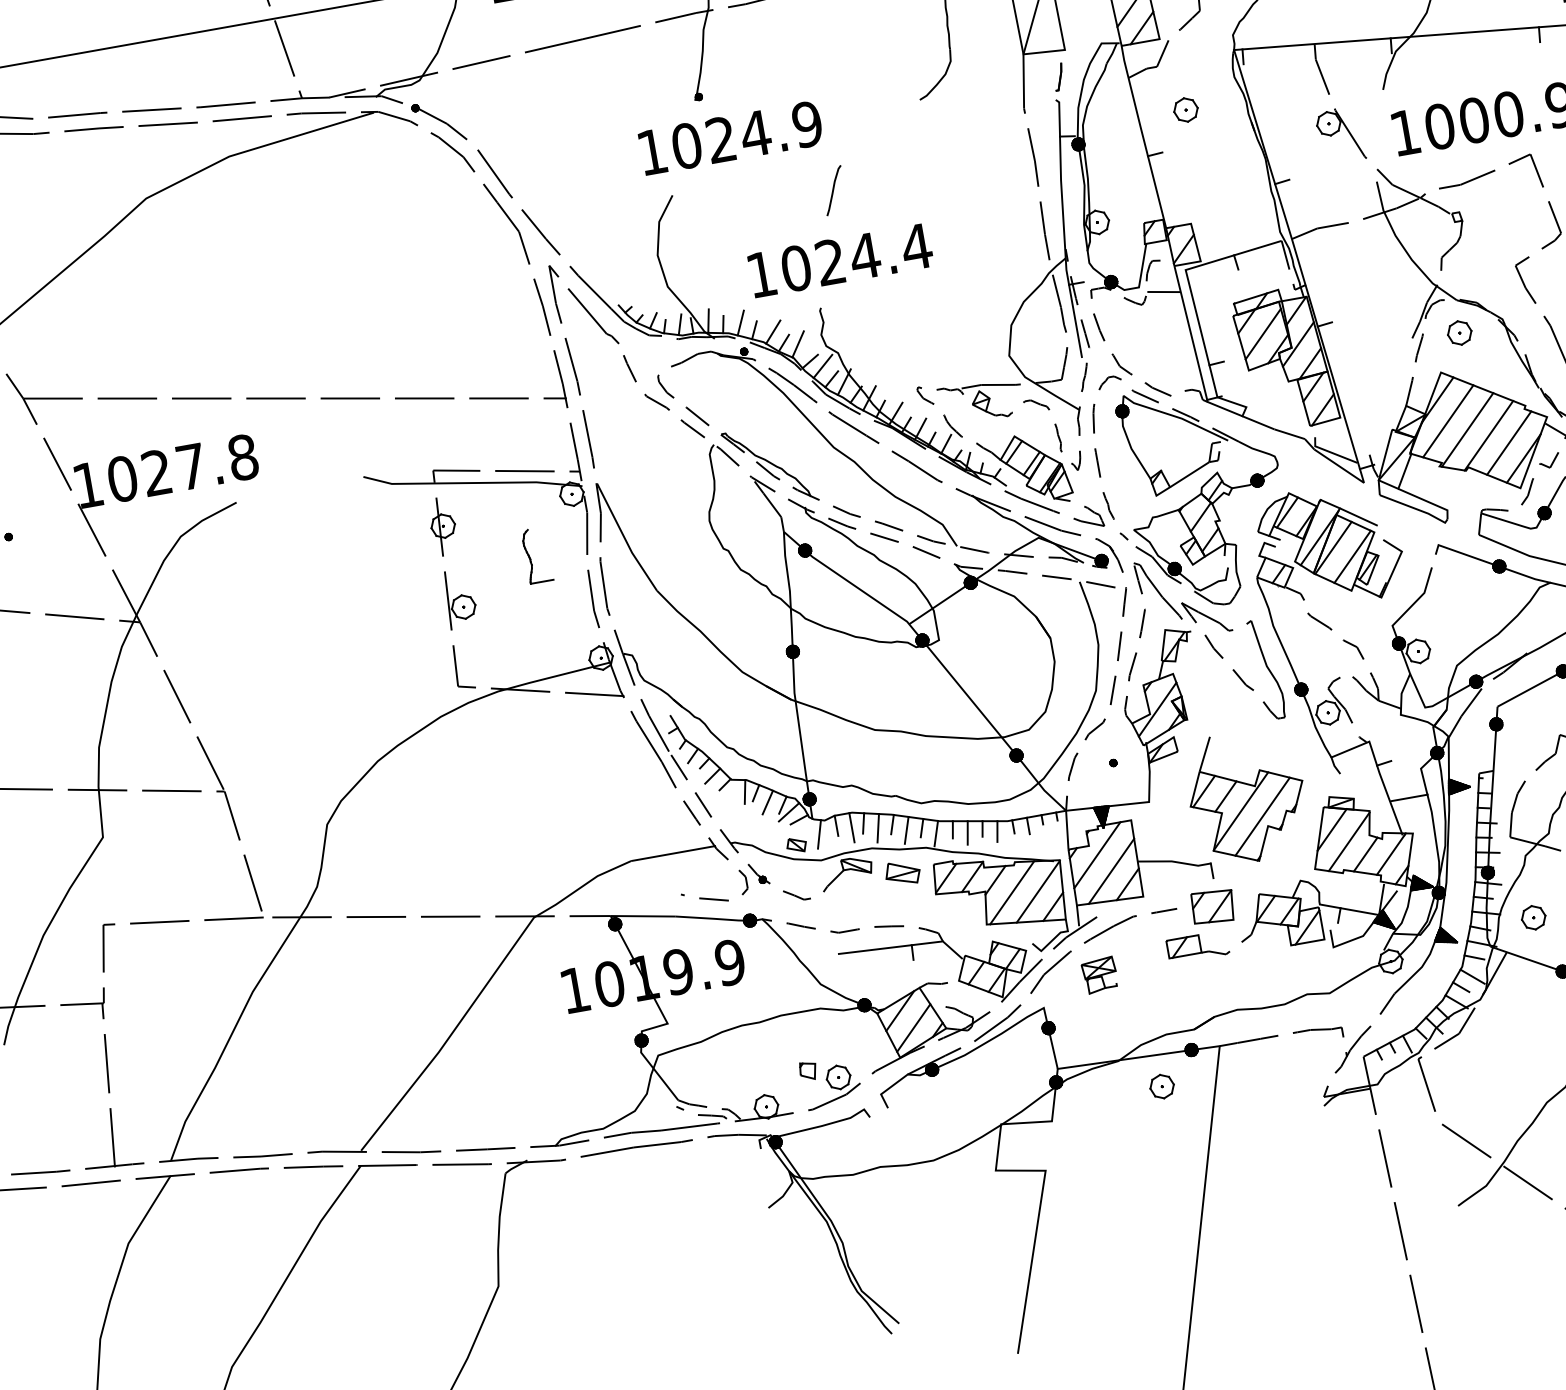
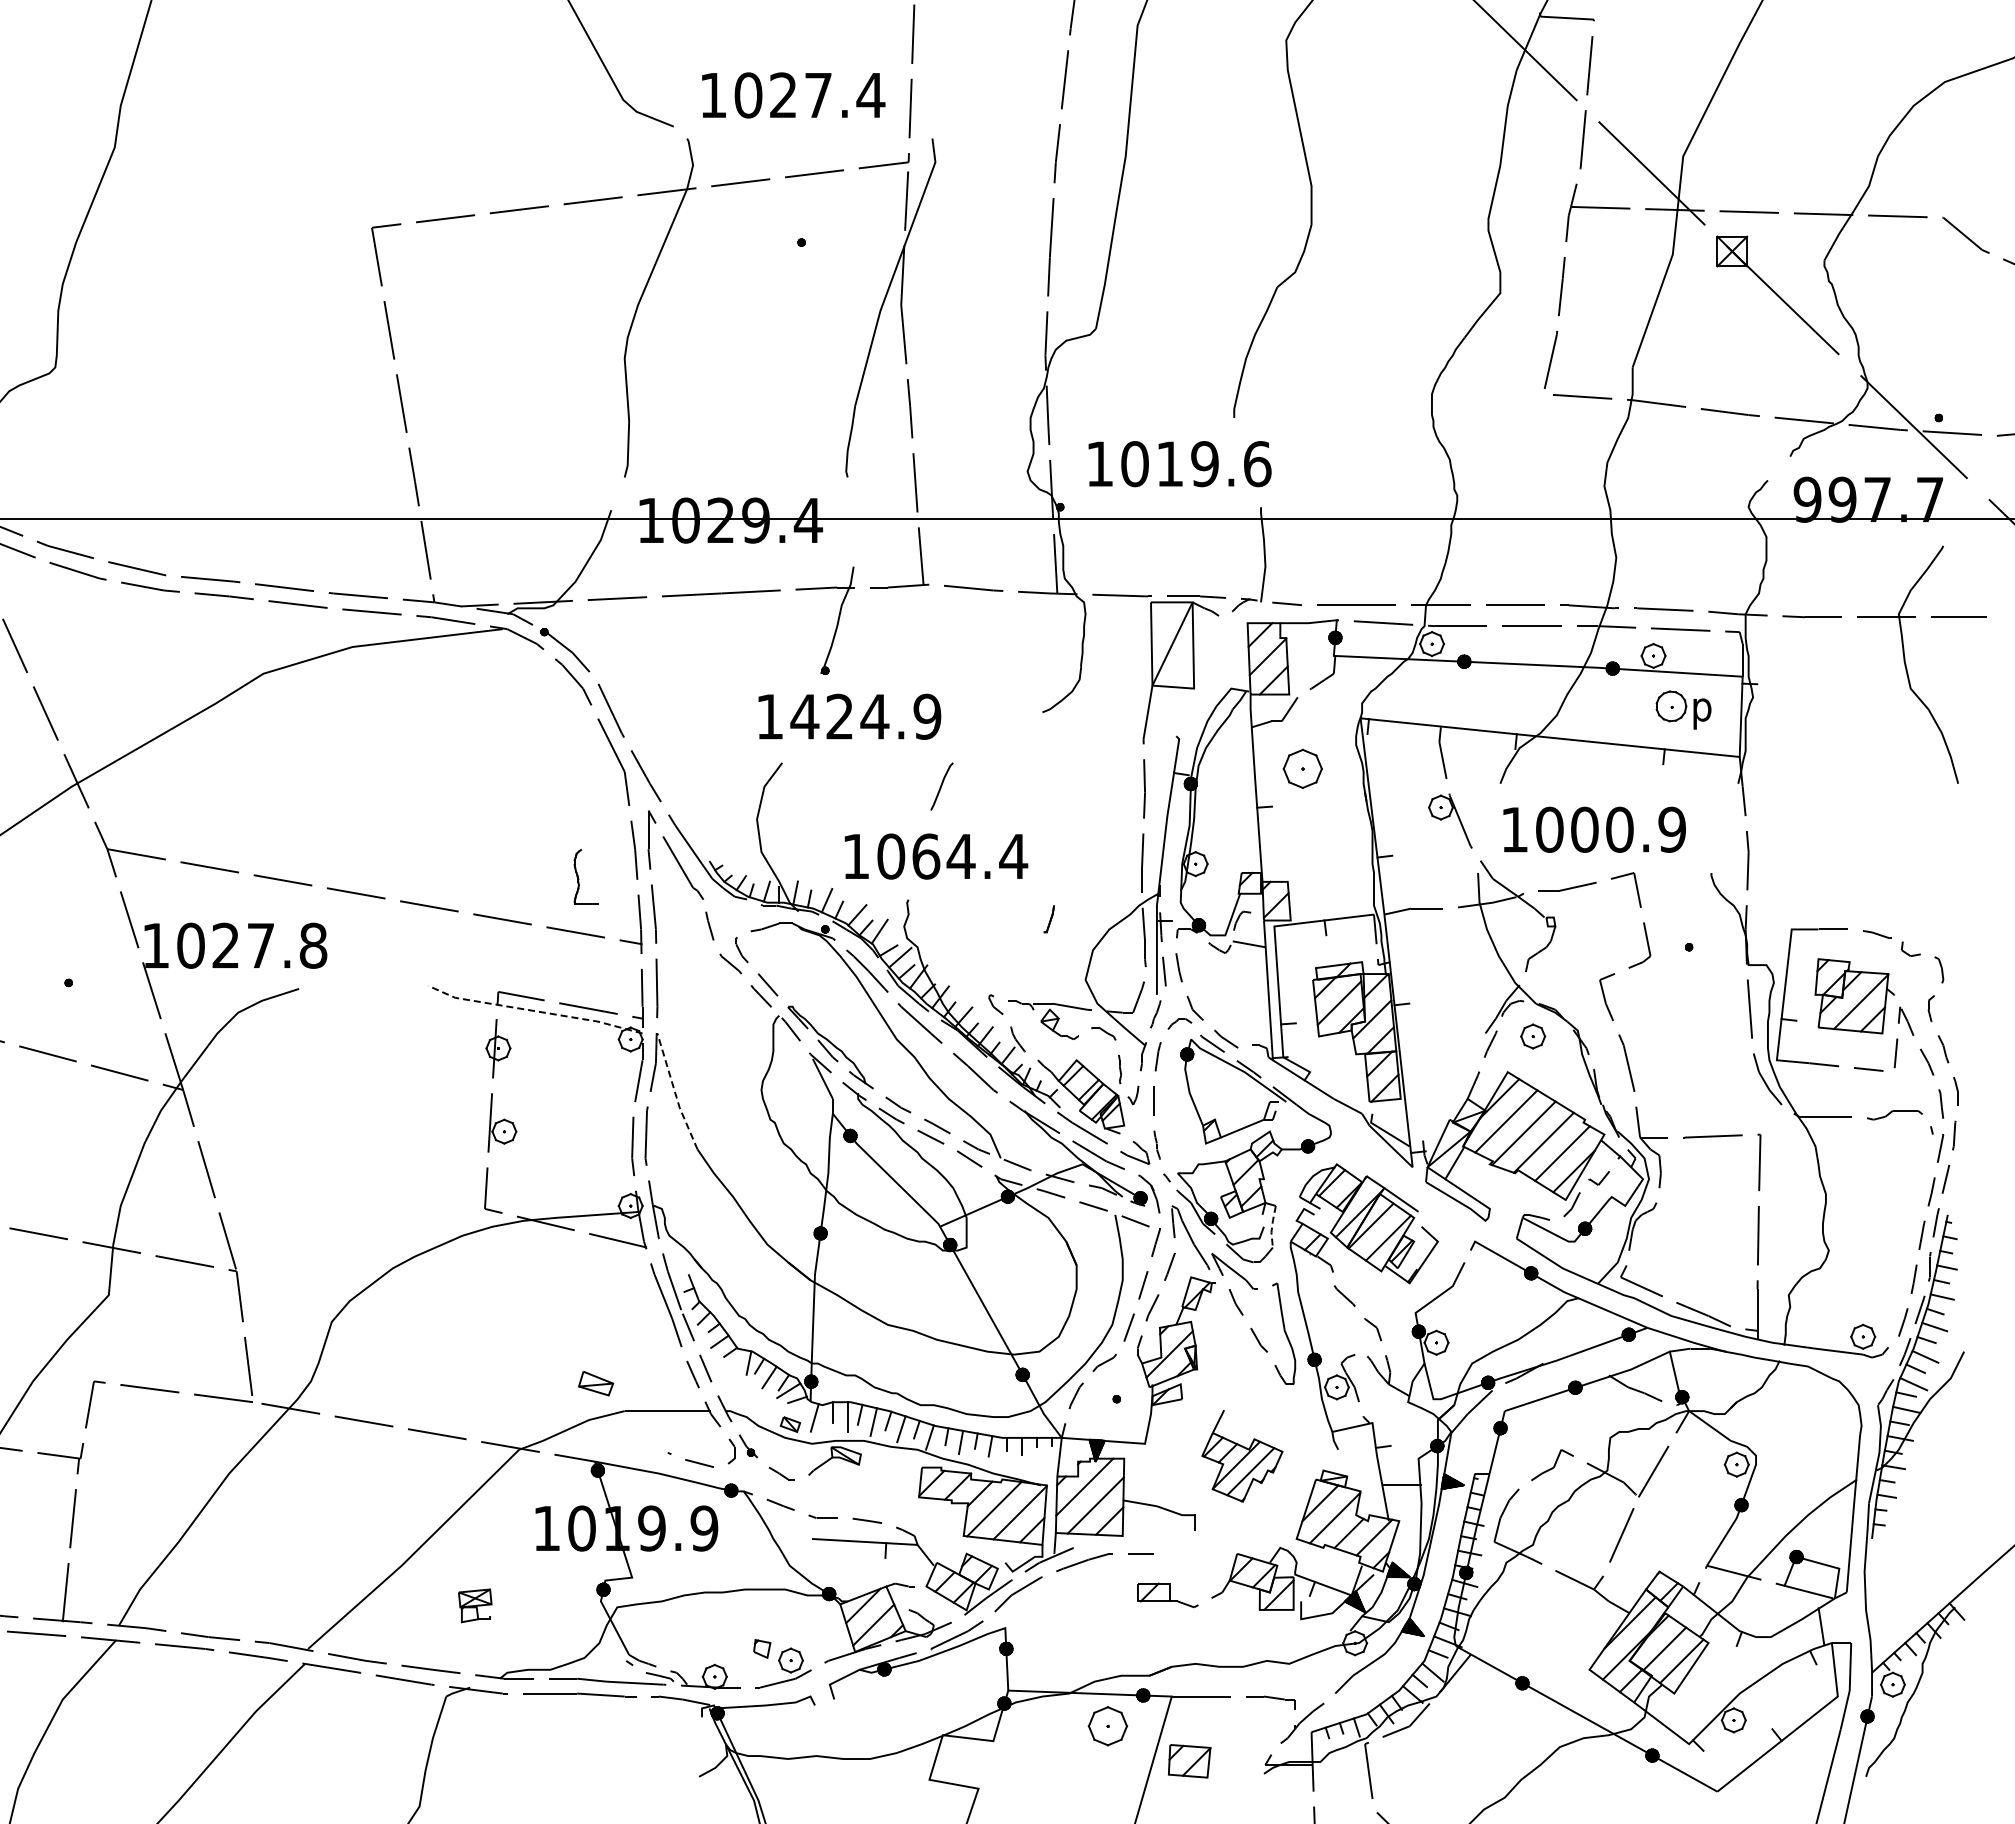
part: (1058, 77) -> (1048, 919), moved
part: (1185, 109) -> (1302, 768), size x1.6
text: (686, 145) -> (804, 716), 1024.9 -> 1424.9
text: (830, 262) -> (926, 856), 1024.4 -> 1064.4
line: (472, 483) -> (534, 1011), solid -> dashed
line: (625, 538) -> (675, 1092), solid -> dashed
part: (531, 558) -> (579, 878), moved
line: (1236, 565) -> (1272, 1226), solid -> dashed
part: (1247, 797) -> (1242, 1456), size x0.7
part: (903, 872) -> (596, 1383), moved
part: (1212, 907) -> (1189, 1761), moved
part: (1533, 918) -> (1503, 1625), removed
part: (1100, 974) -> (475, 1605), moved
part: (1161, 1086) -> (1107, 1726), size x1.6

